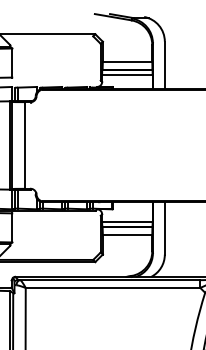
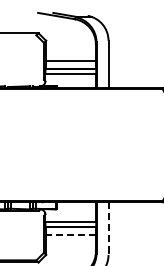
line: (164, 228) -> (108, 228), solid -> dashed
line: (127, 234) -> (70, 234), solid -> dashed

